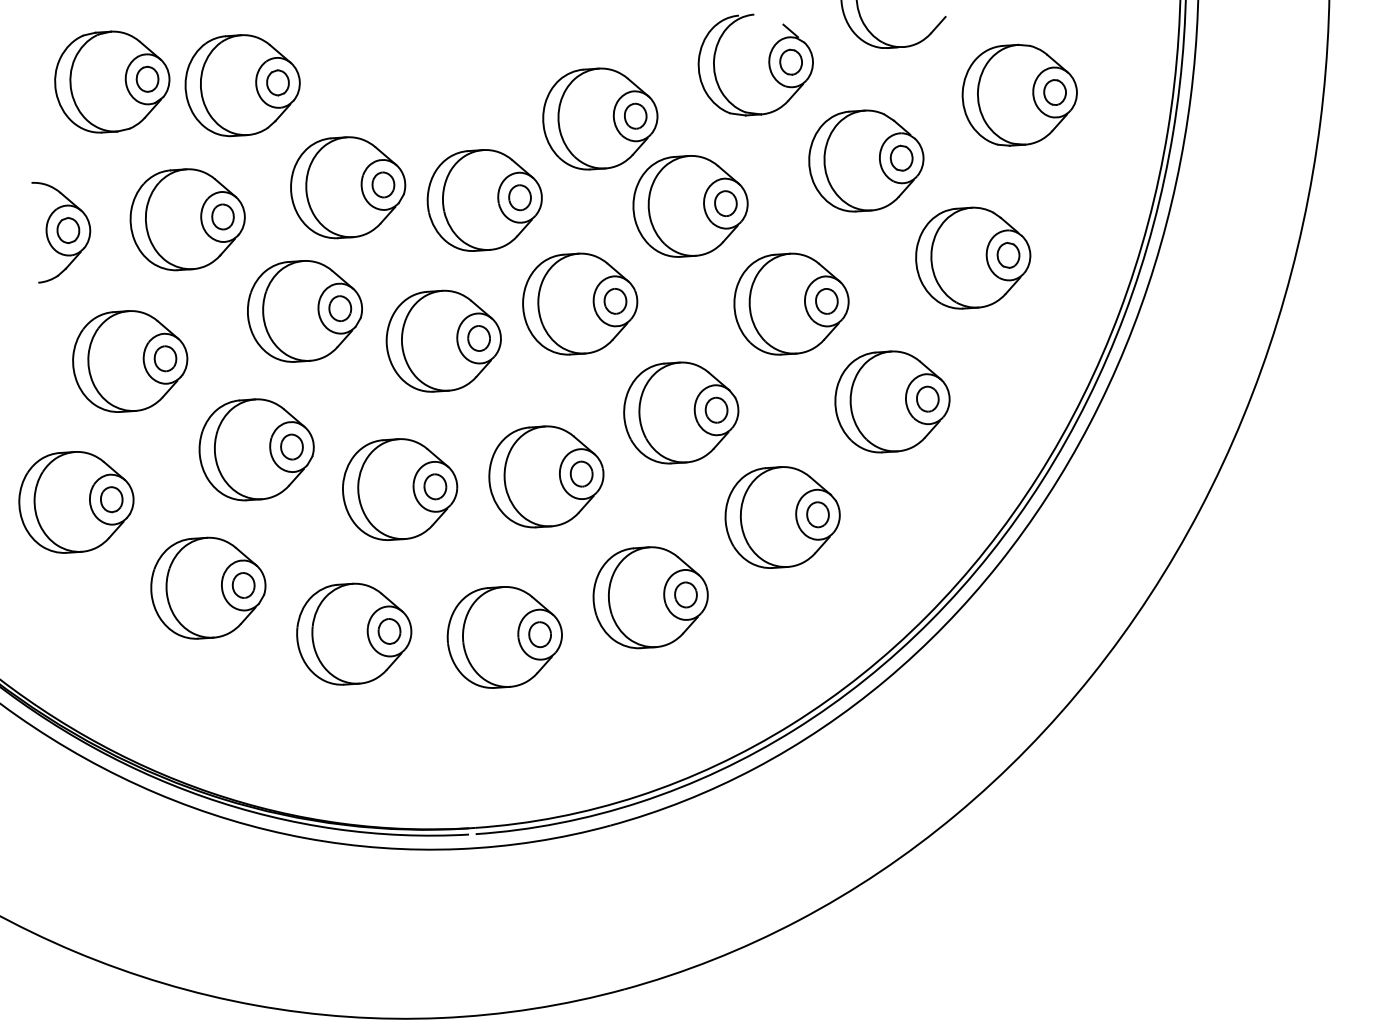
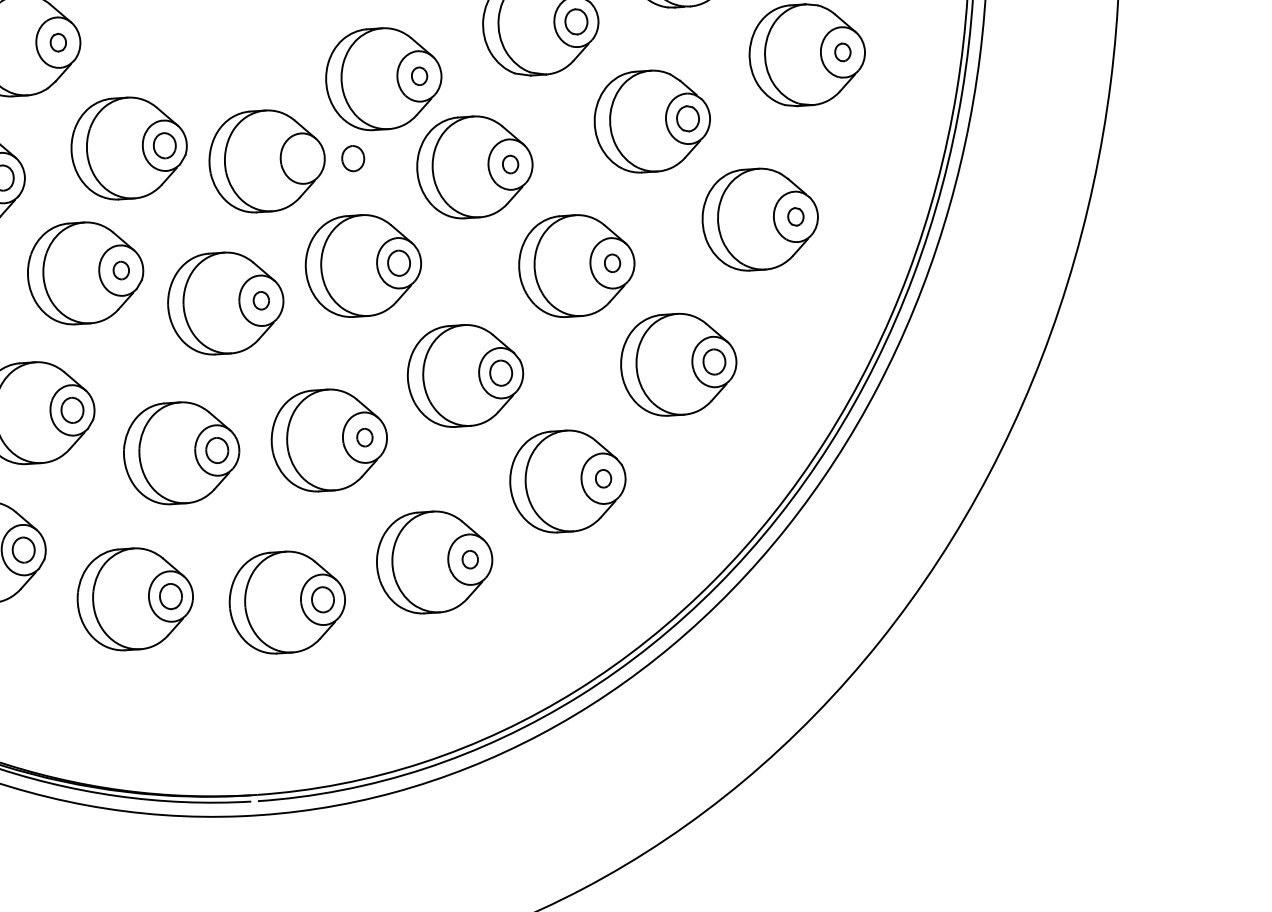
part: (277, 82) -> (57, 42), size x0.7
part: (1054, 92) -> (842, 52), size x0.7
part: (635, 115) -> (419, 75), size x0.7
part: (519, 197) -> (352, 158), moved
part: (725, 203) -> (510, 164), size x0.7
part: (1008, 255) -> (795, 216), size x0.7
part: (826, 301) -> (612, 263), size x0.7
part: (340, 308) -> (121, 270), size x0.7
part: (478, 338) -> (260, 300), size x0.7
part: (581, 473) -> (364, 437), size x0.7
part: (817, 514) -> (603, 478), size x0.7
part: (685, 594) -> (469, 559), size x0.7

